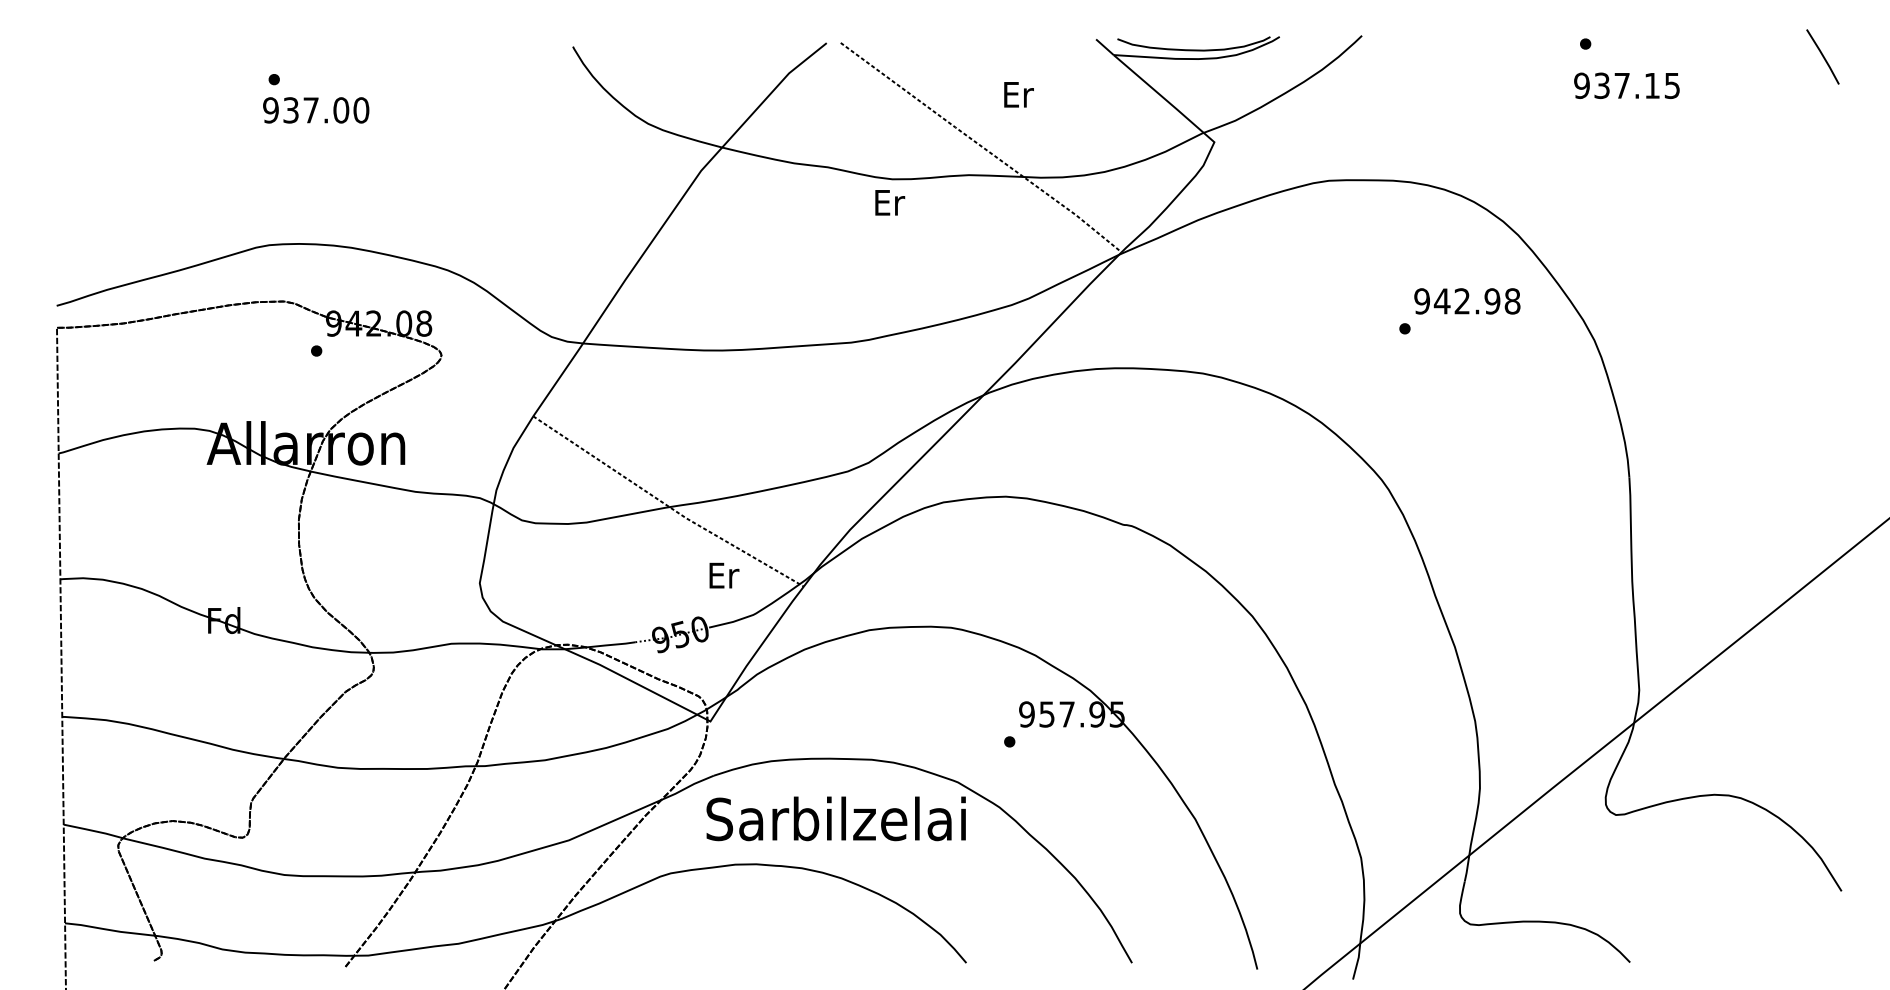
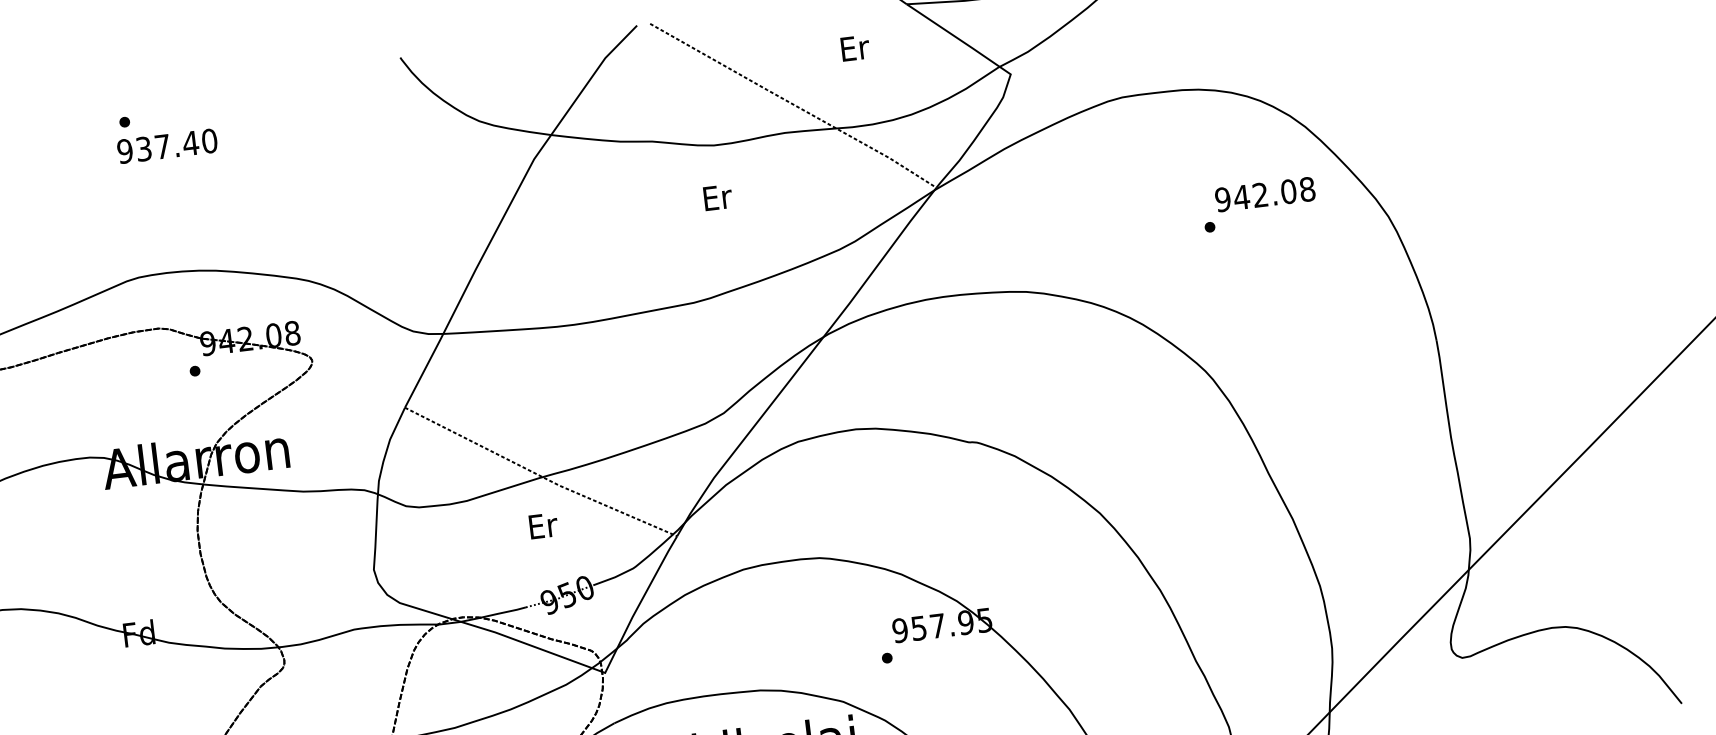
text: (1018, 94) -> (854, 47), moved
text: (340, 110) -> (190, 143), 937.00 -> 937.40
text: (890, 202) -> (718, 197), moved
text: (1492, 301) -> (1288, 191), 942.98 -> 942.08
text: (724, 575) -> (543, 525), moved

